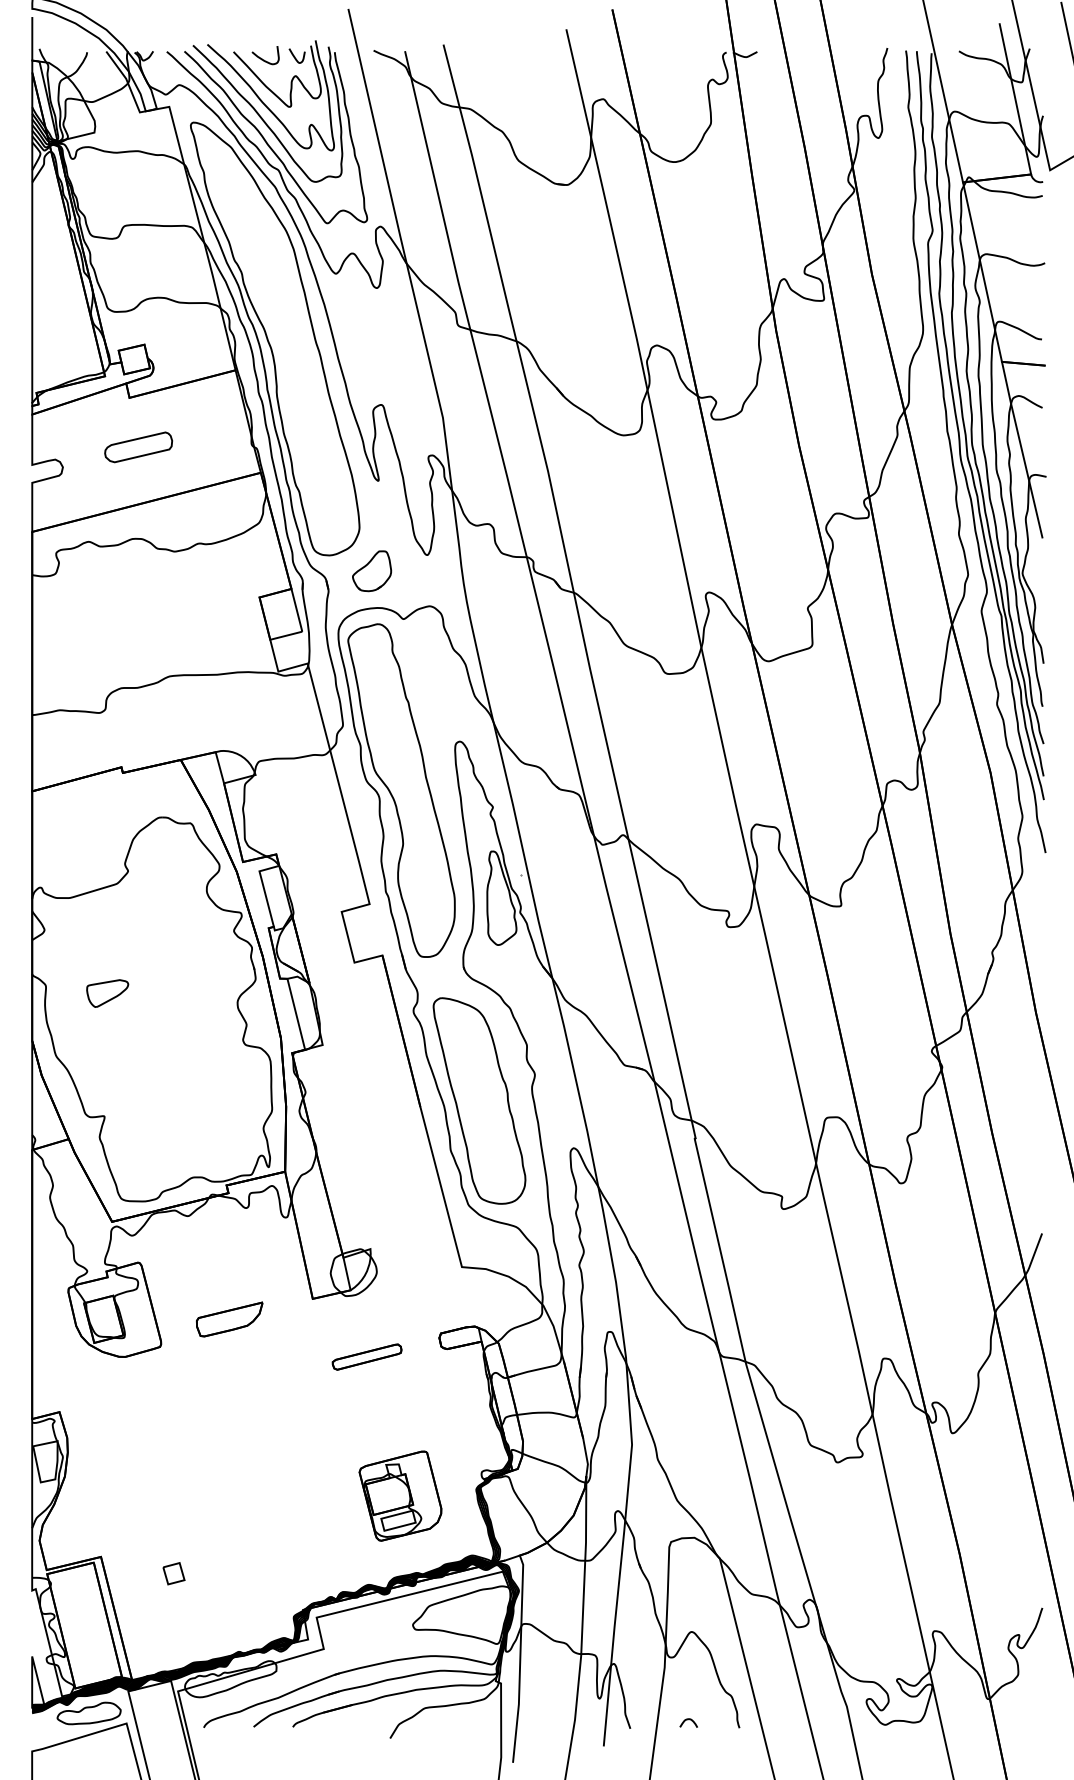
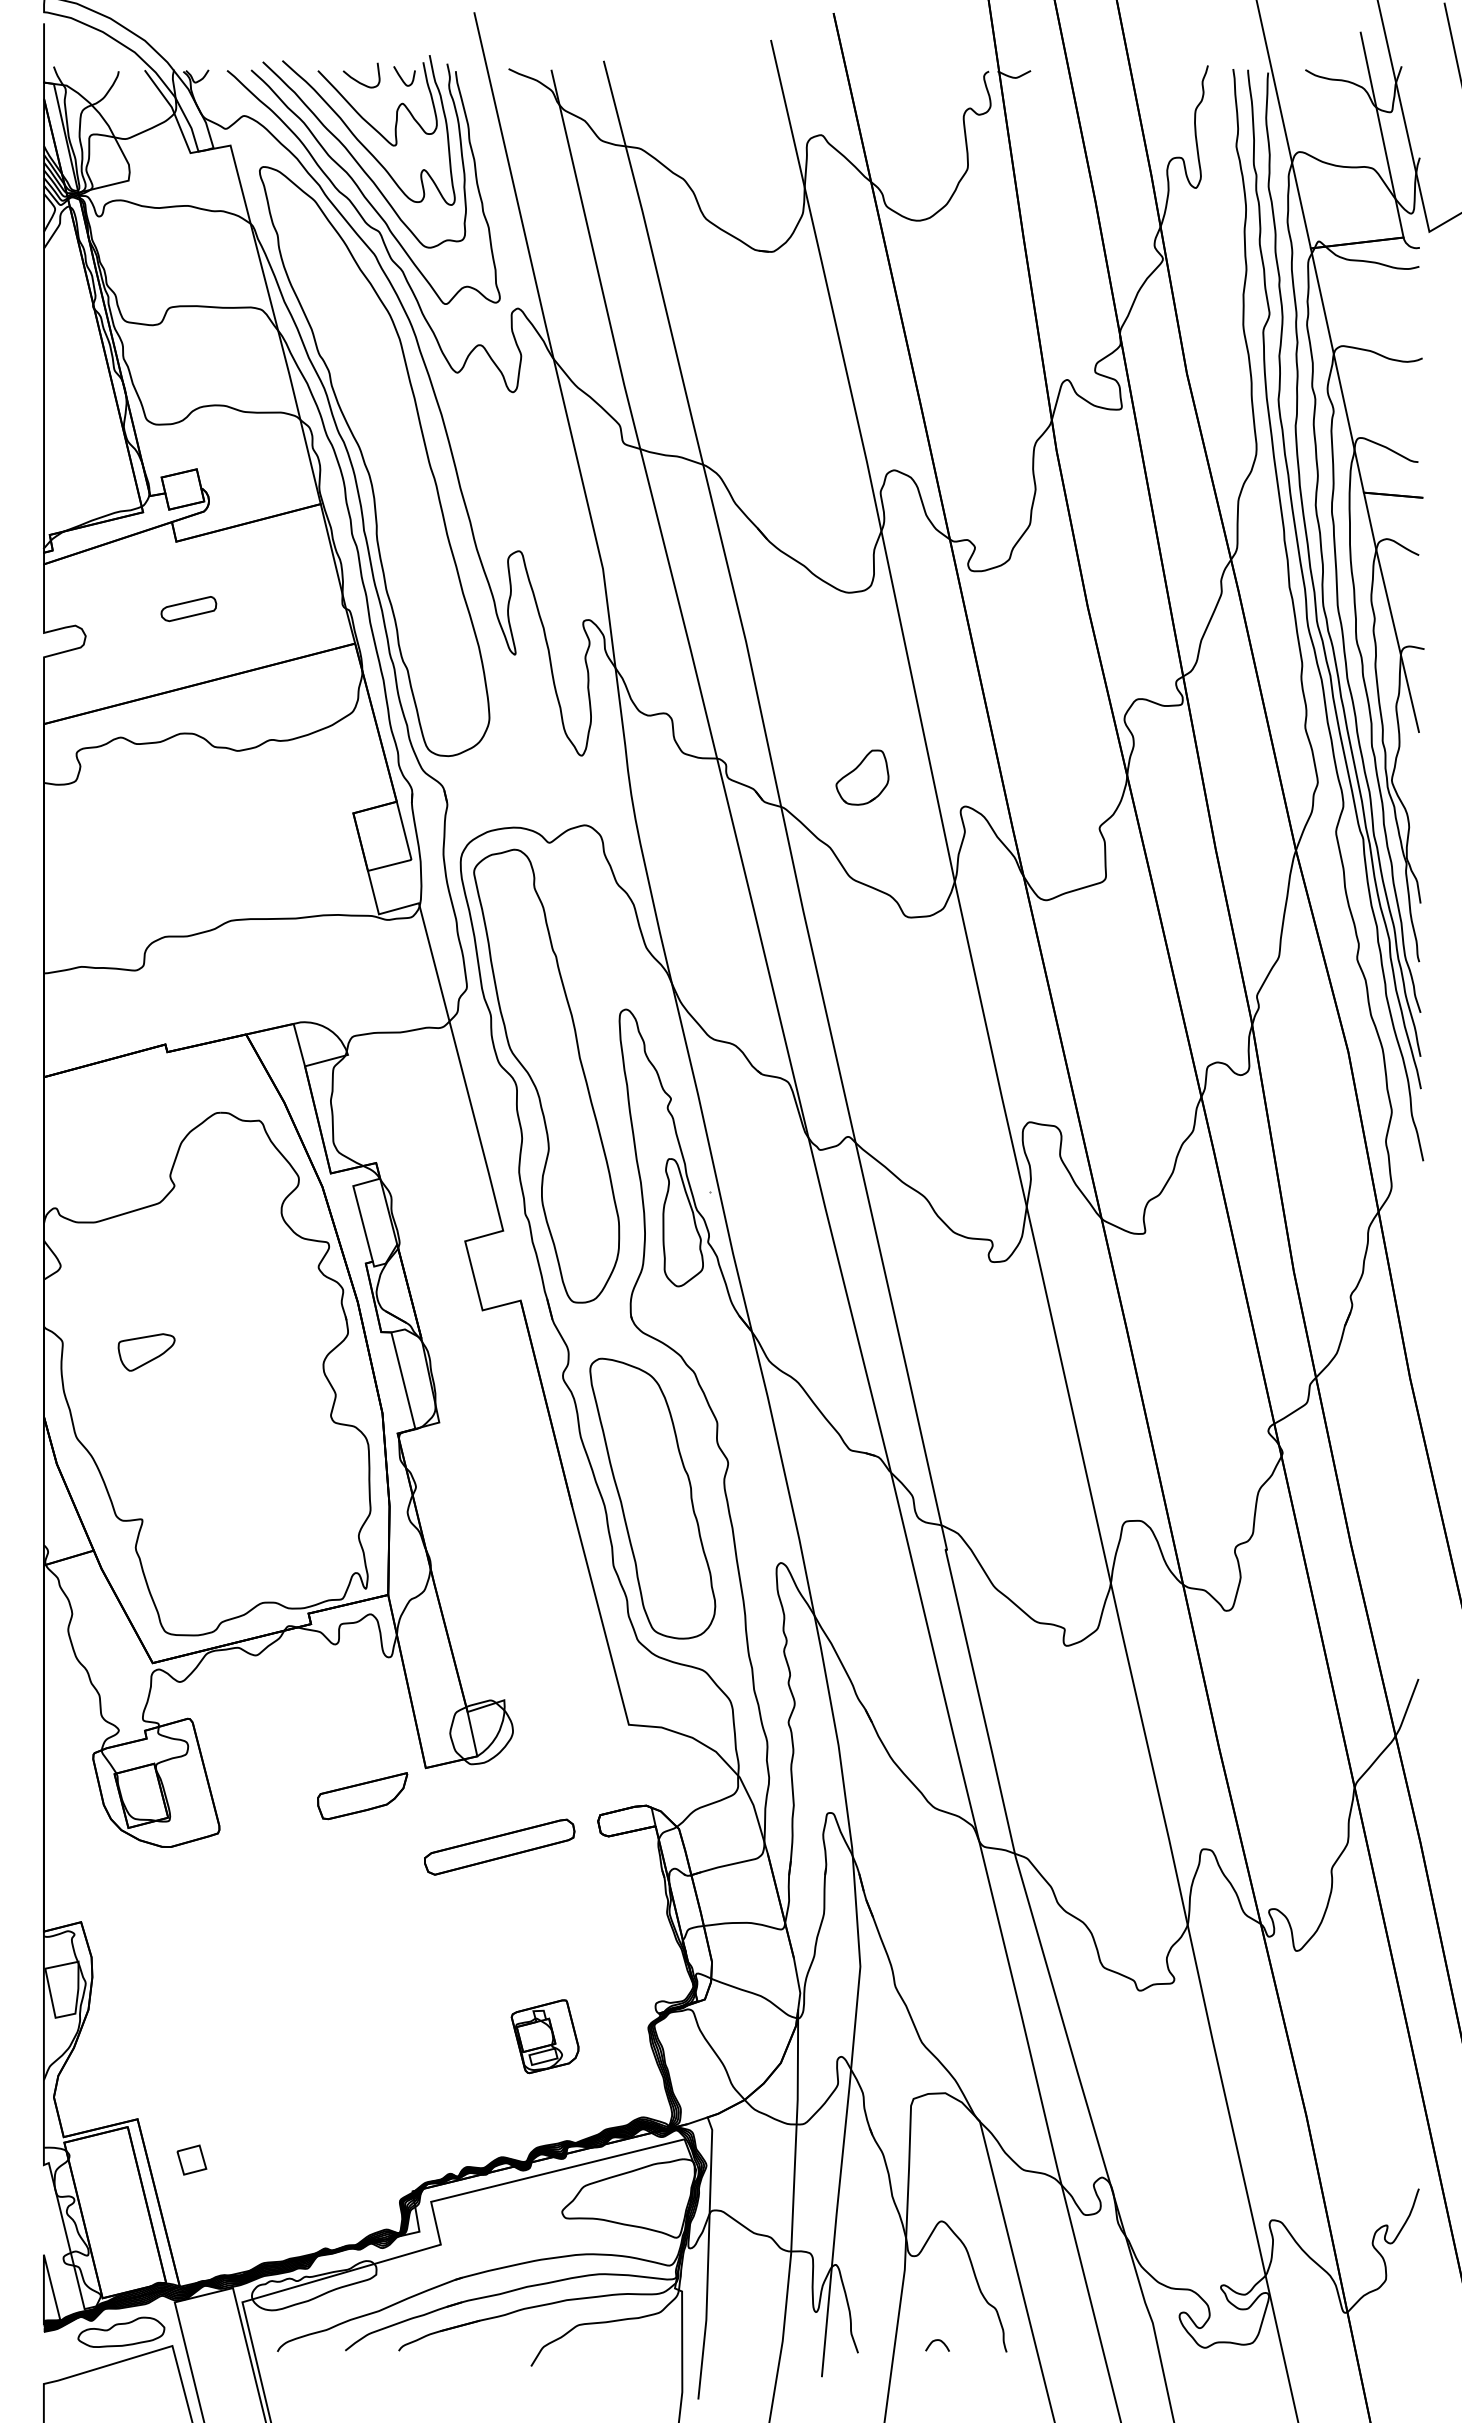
part: (138, 446) -> (188, 608), size x0.6
part: (372, 571) -> (862, 777), moved
part: (229, 1319) -> (362, 1796), moved
part: (366, 1357) -> (499, 1847), size x1.6
part: (399, 1496) -> (544, 2036), size x0.6
part: (173, 1573) -> (191, 2159), moved

